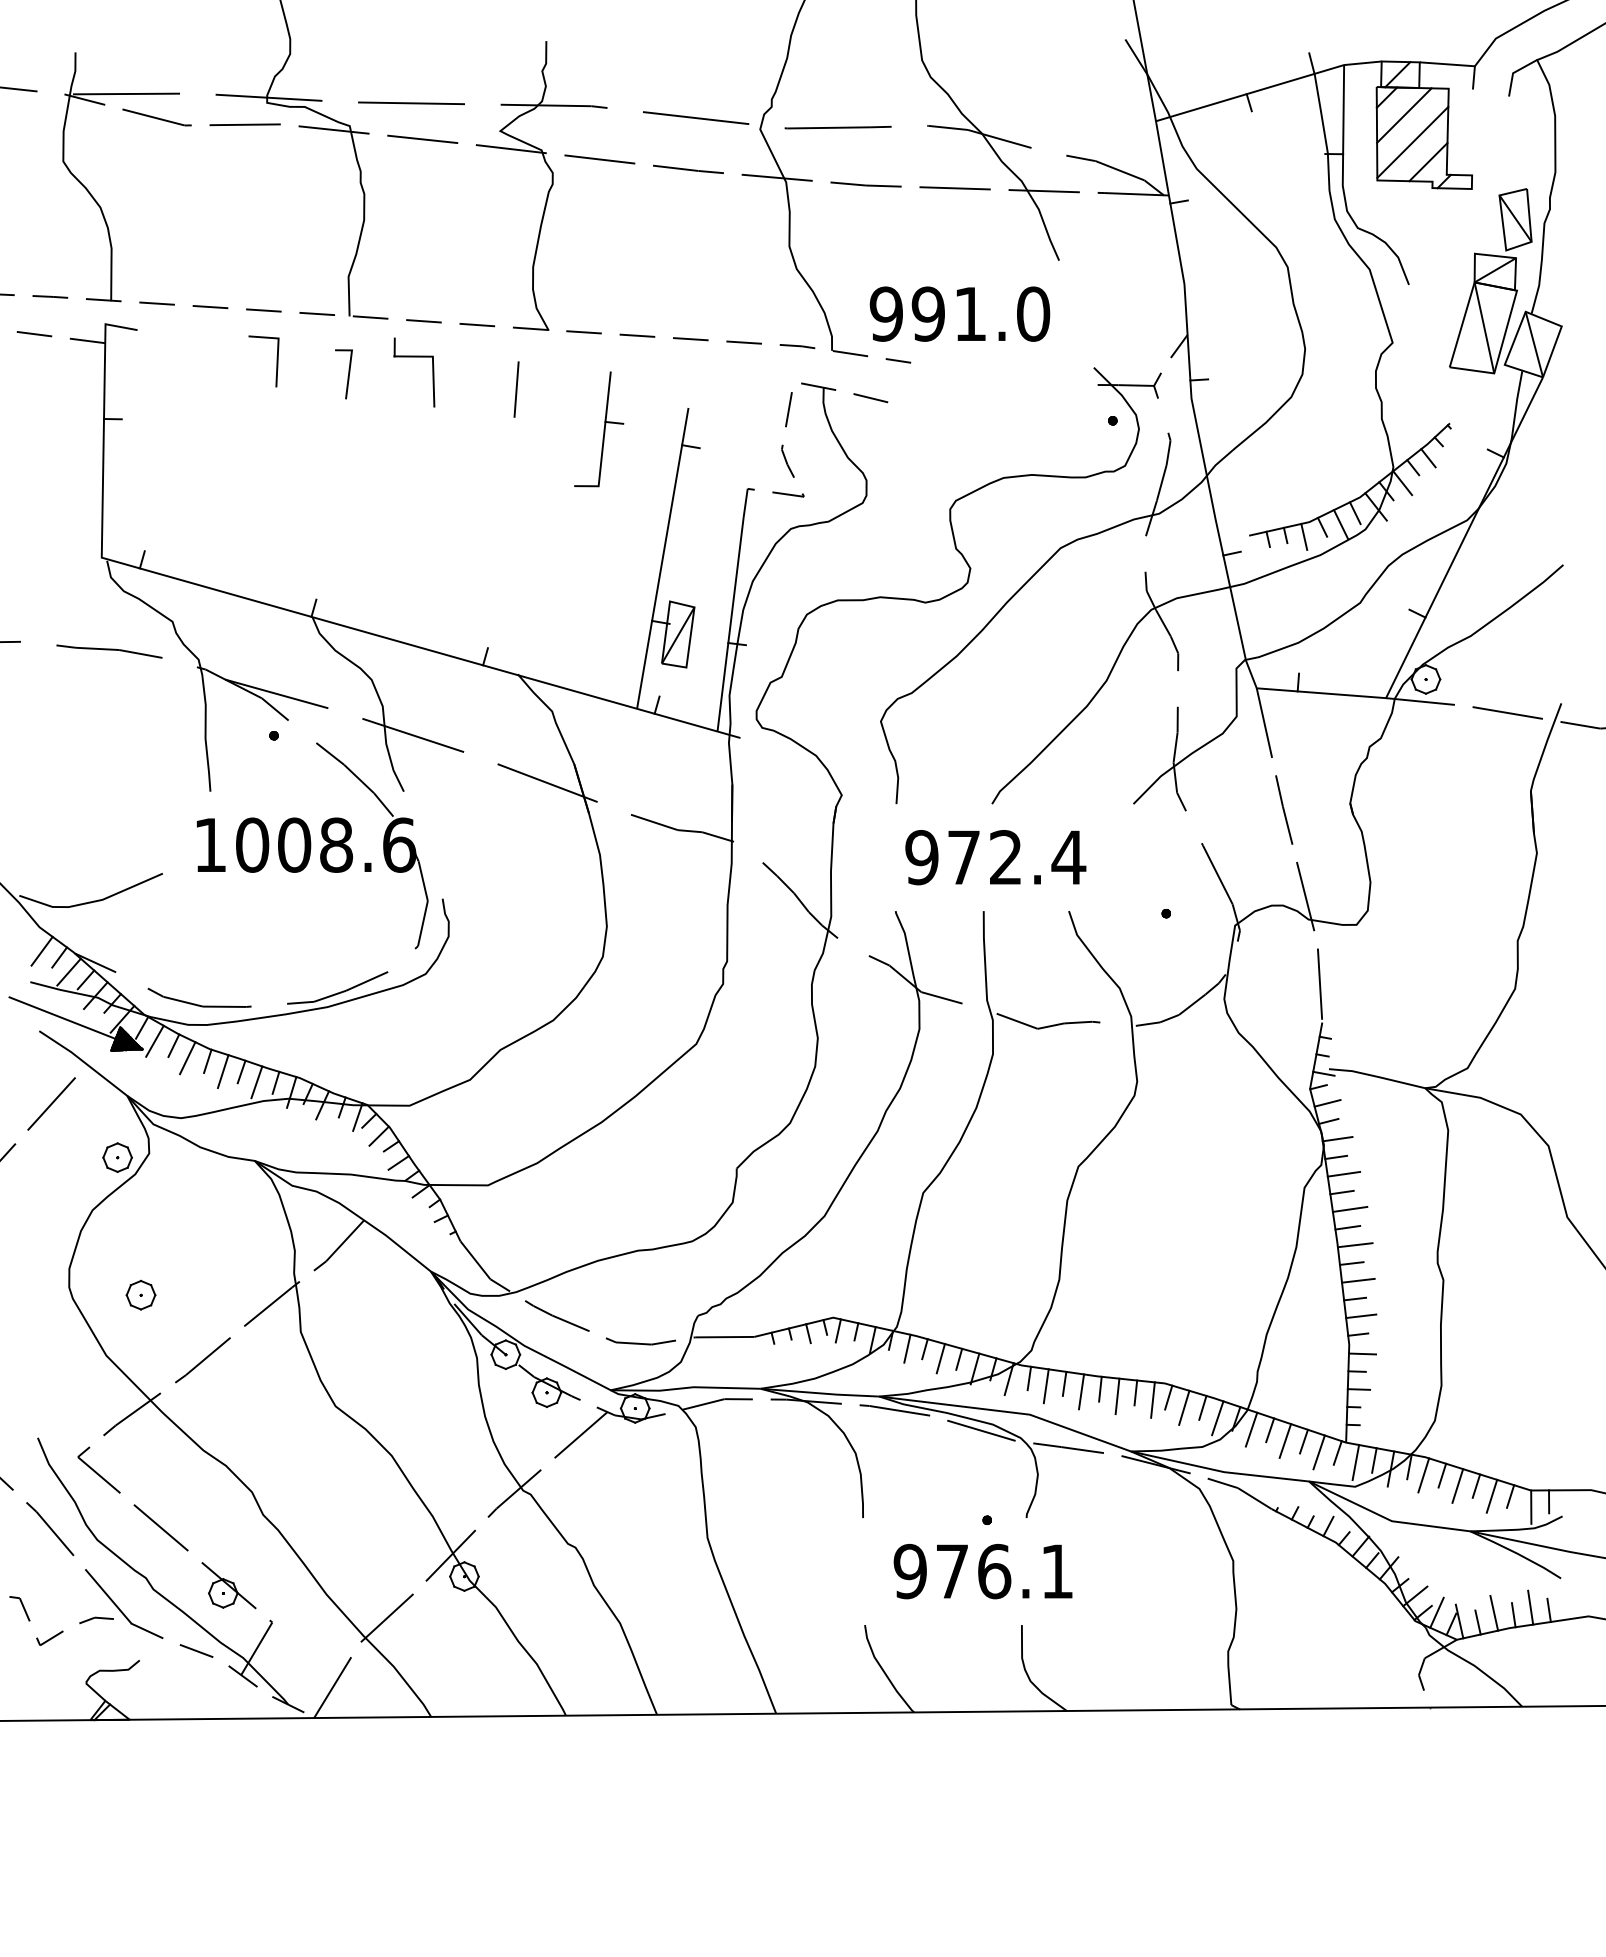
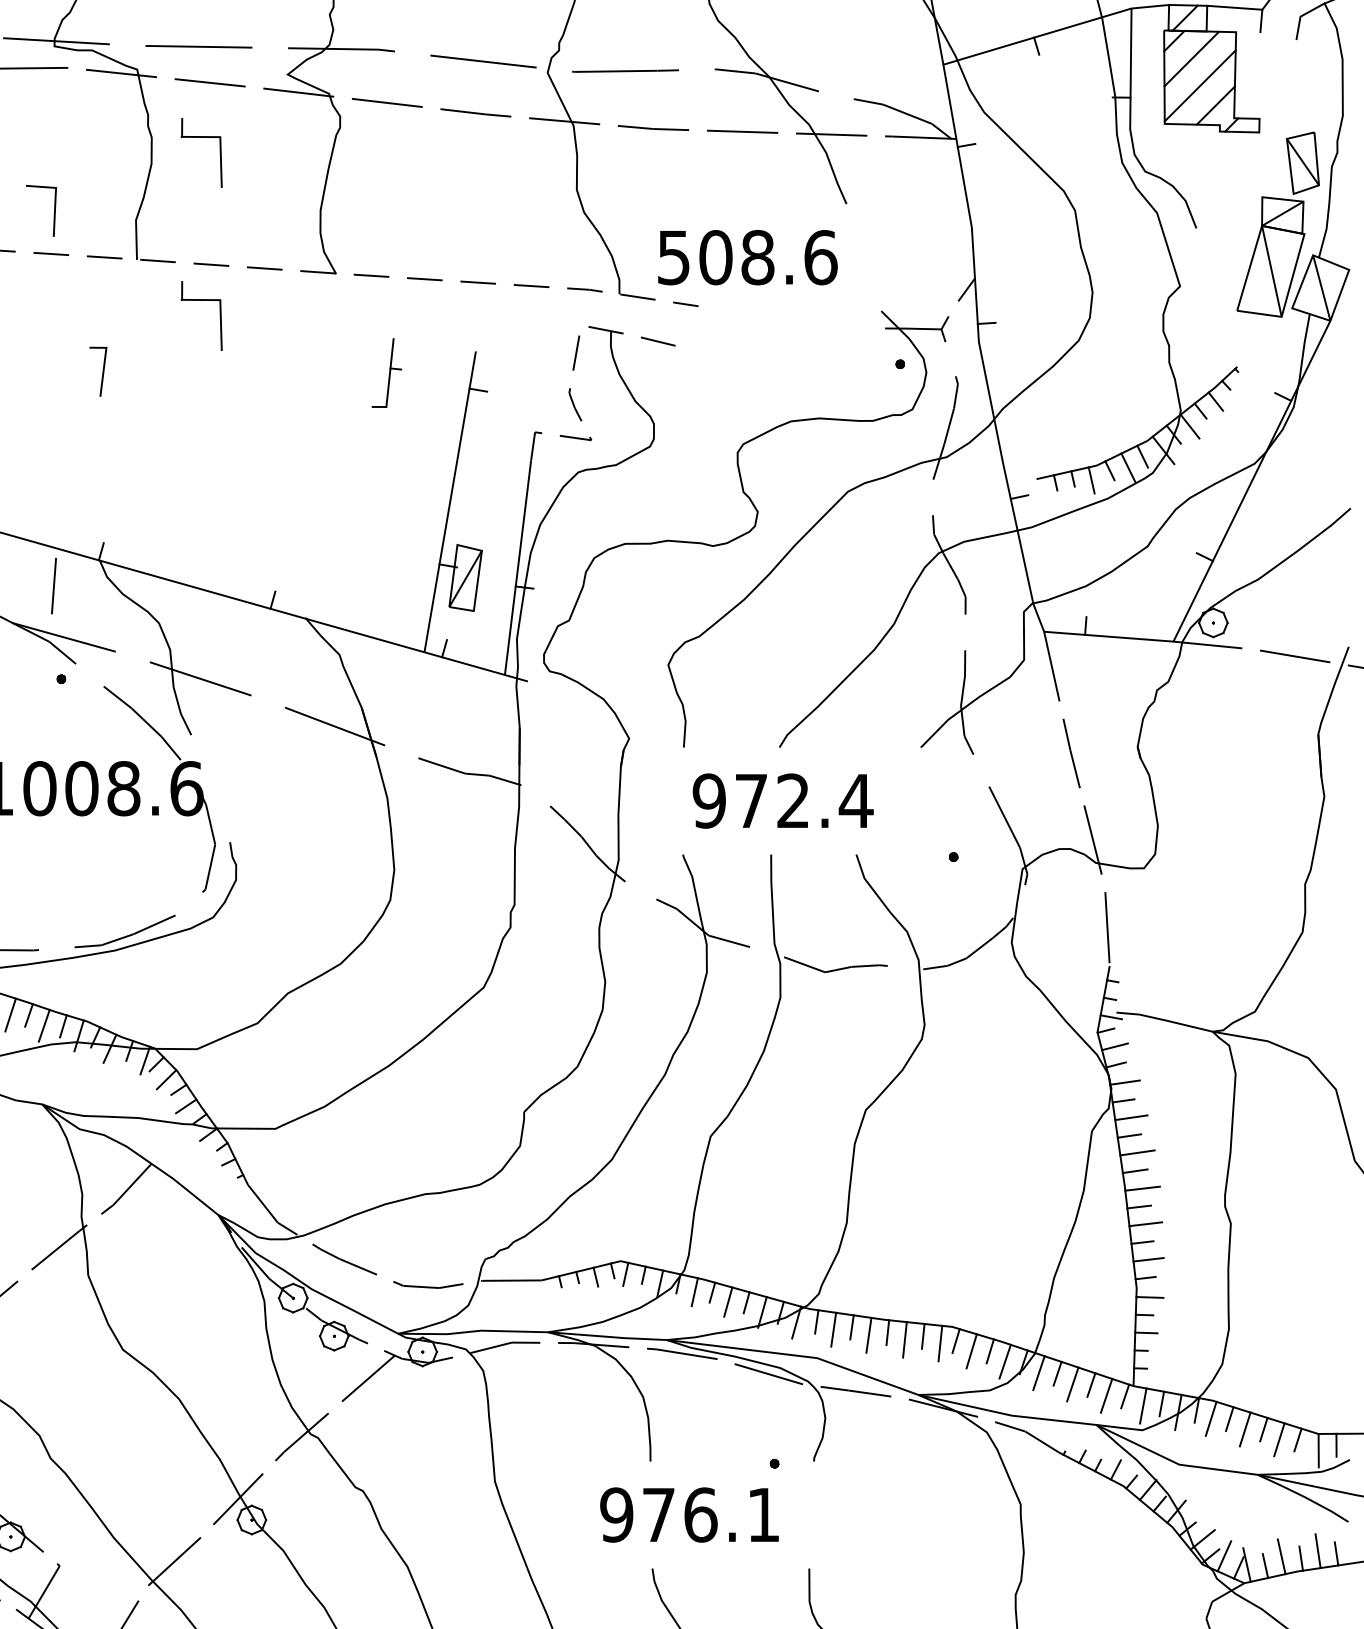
part: (414, 194) -> (201, 137), added
text: (959, 313) -> (746, 256), 991.0 -> 508.6
line: (276, 361) -> (53, 210), moved
line: (347, 376) -> (101, 373), moved
line: (516, 389) -> (53, 585), moved
part: (599, 429) -> (386, 372), size x0.6
text: (982, 1571) -> (688, 1514), moved

